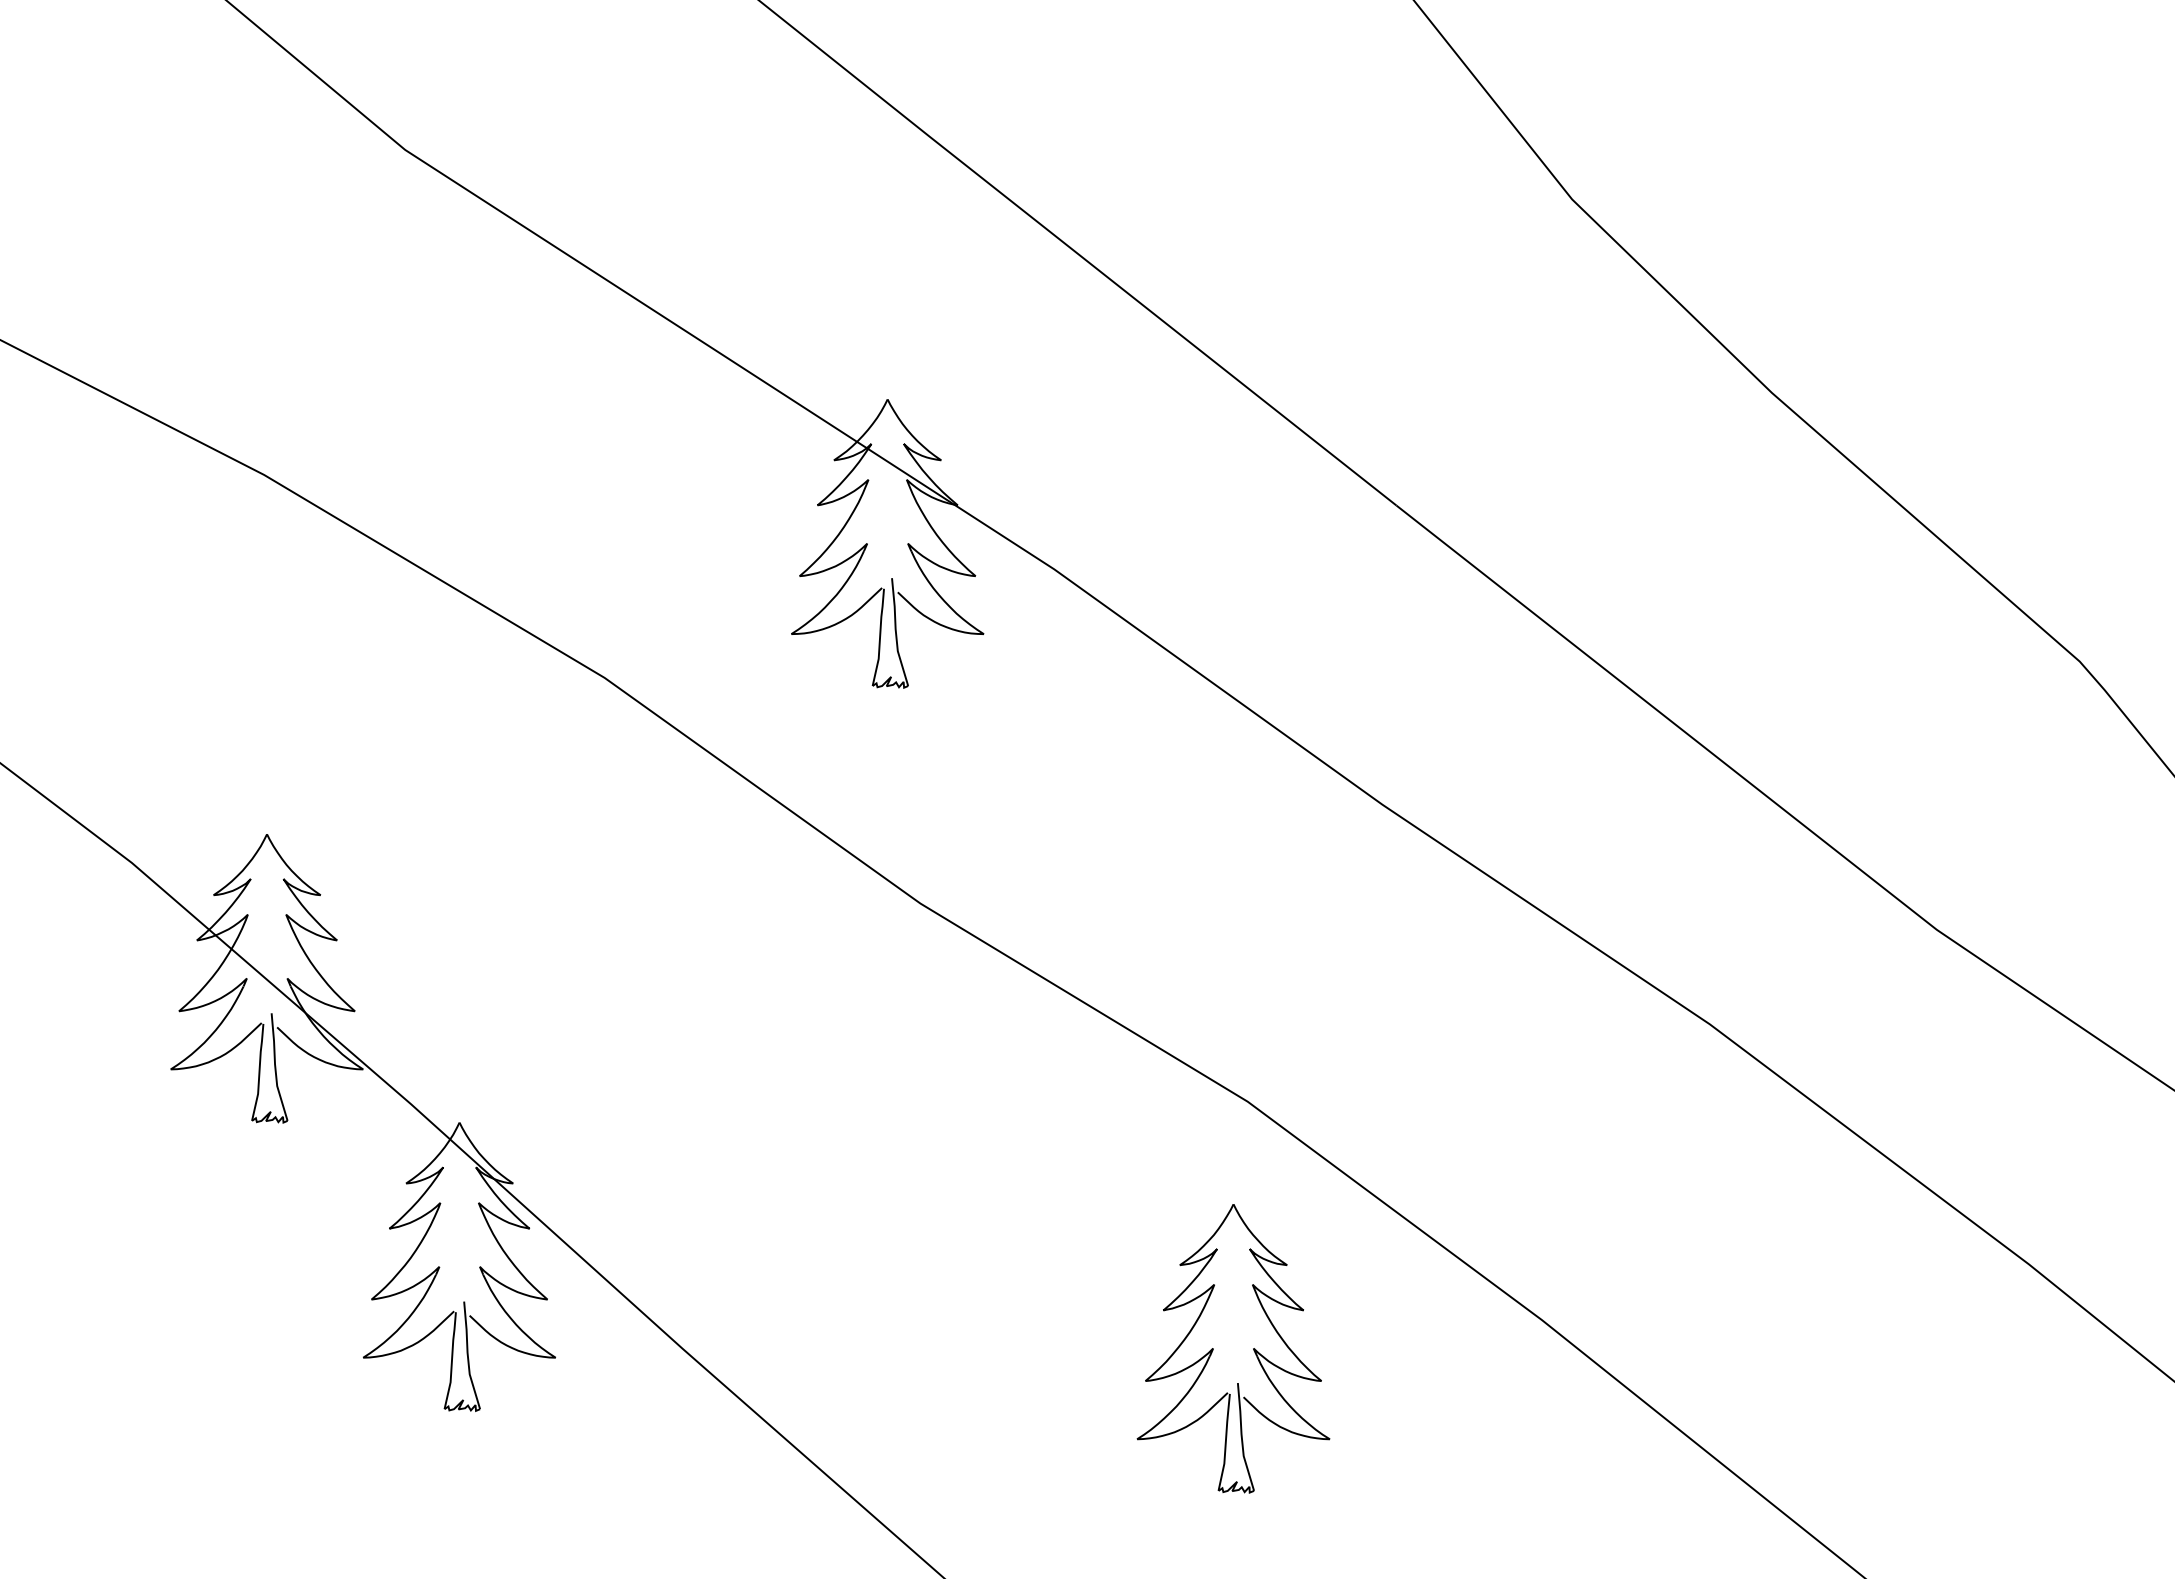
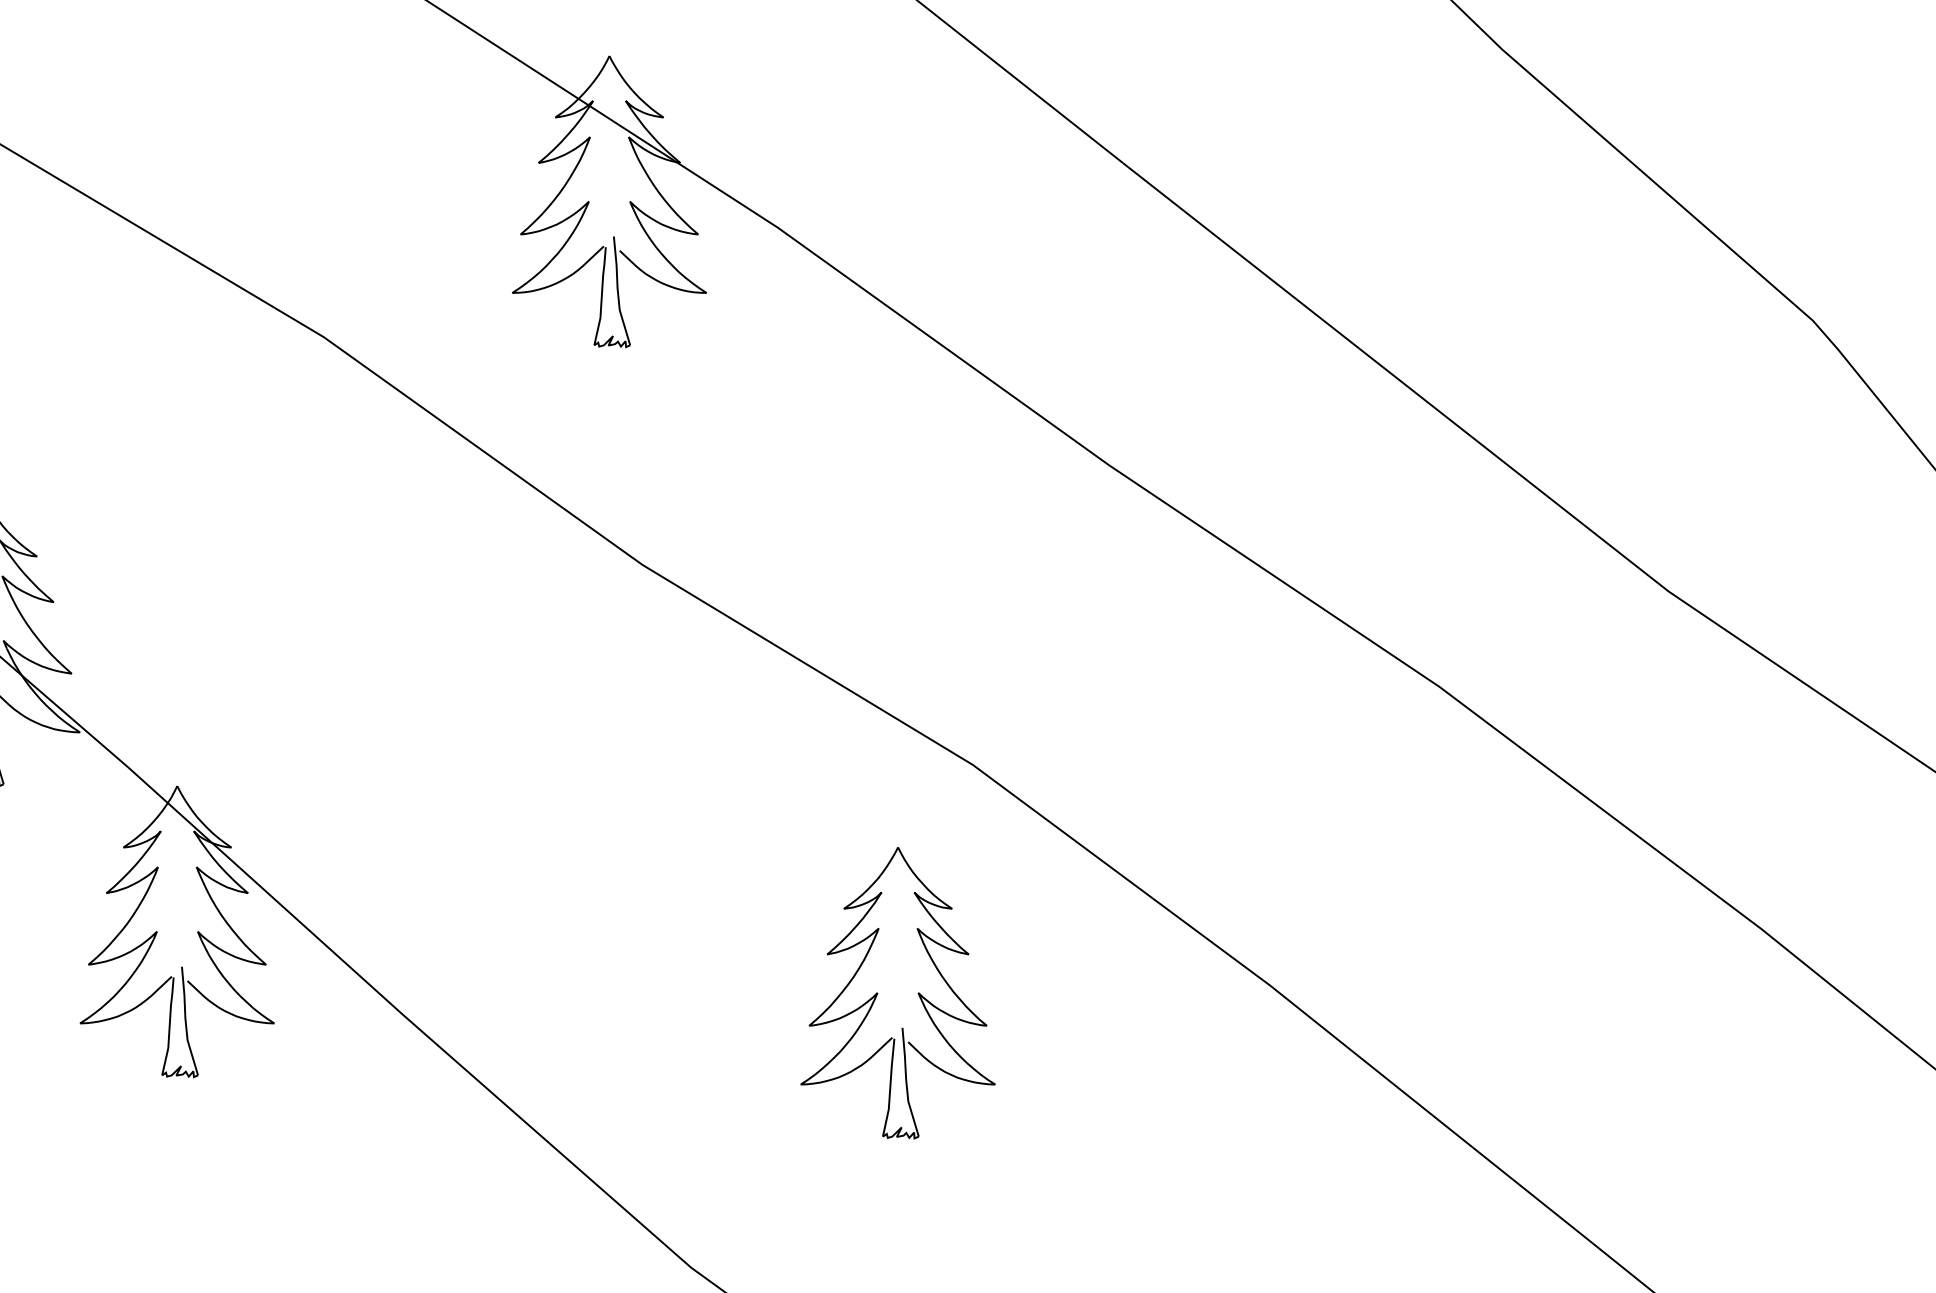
part: (1213, 1348) -> (877, 992), moved

